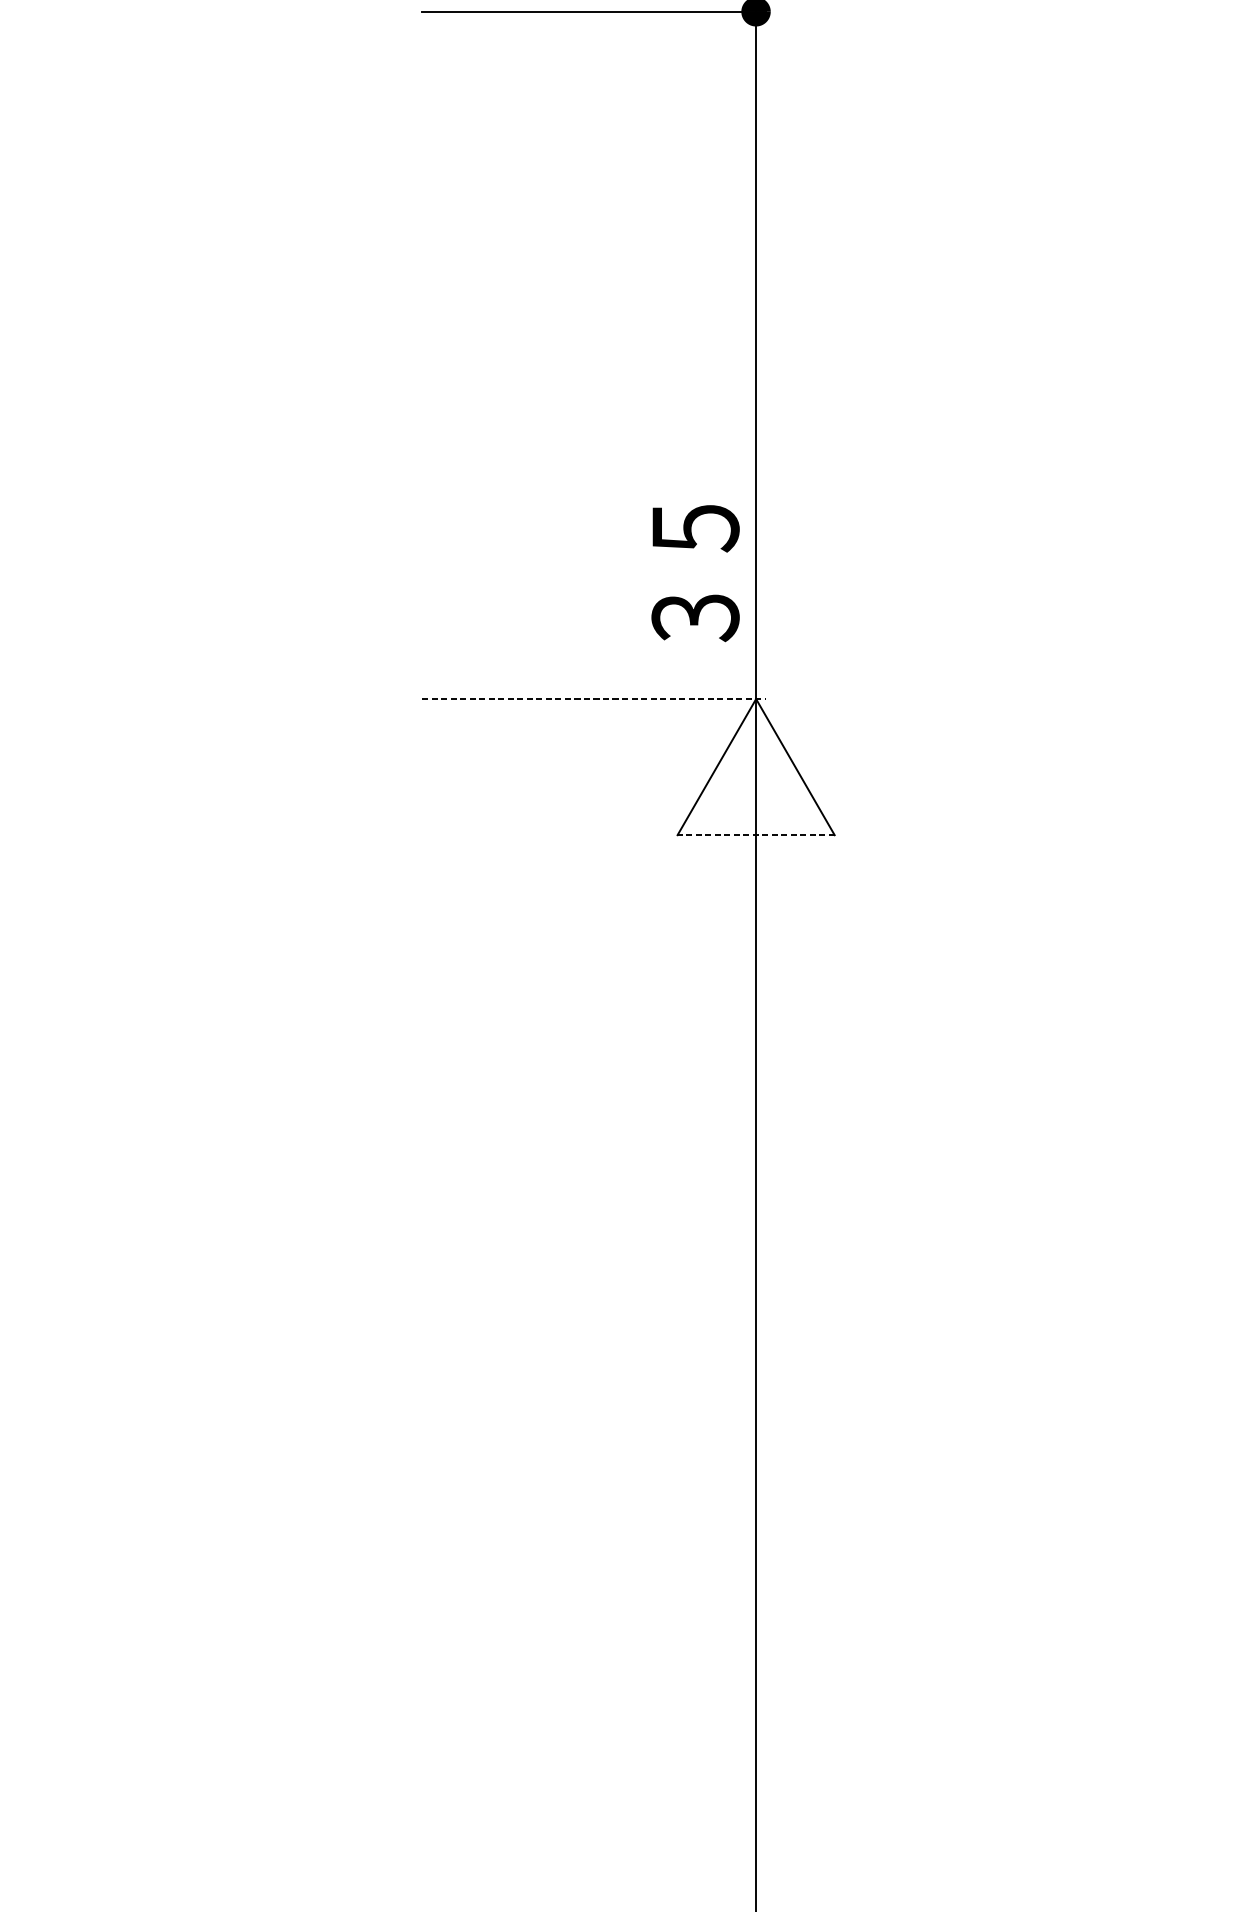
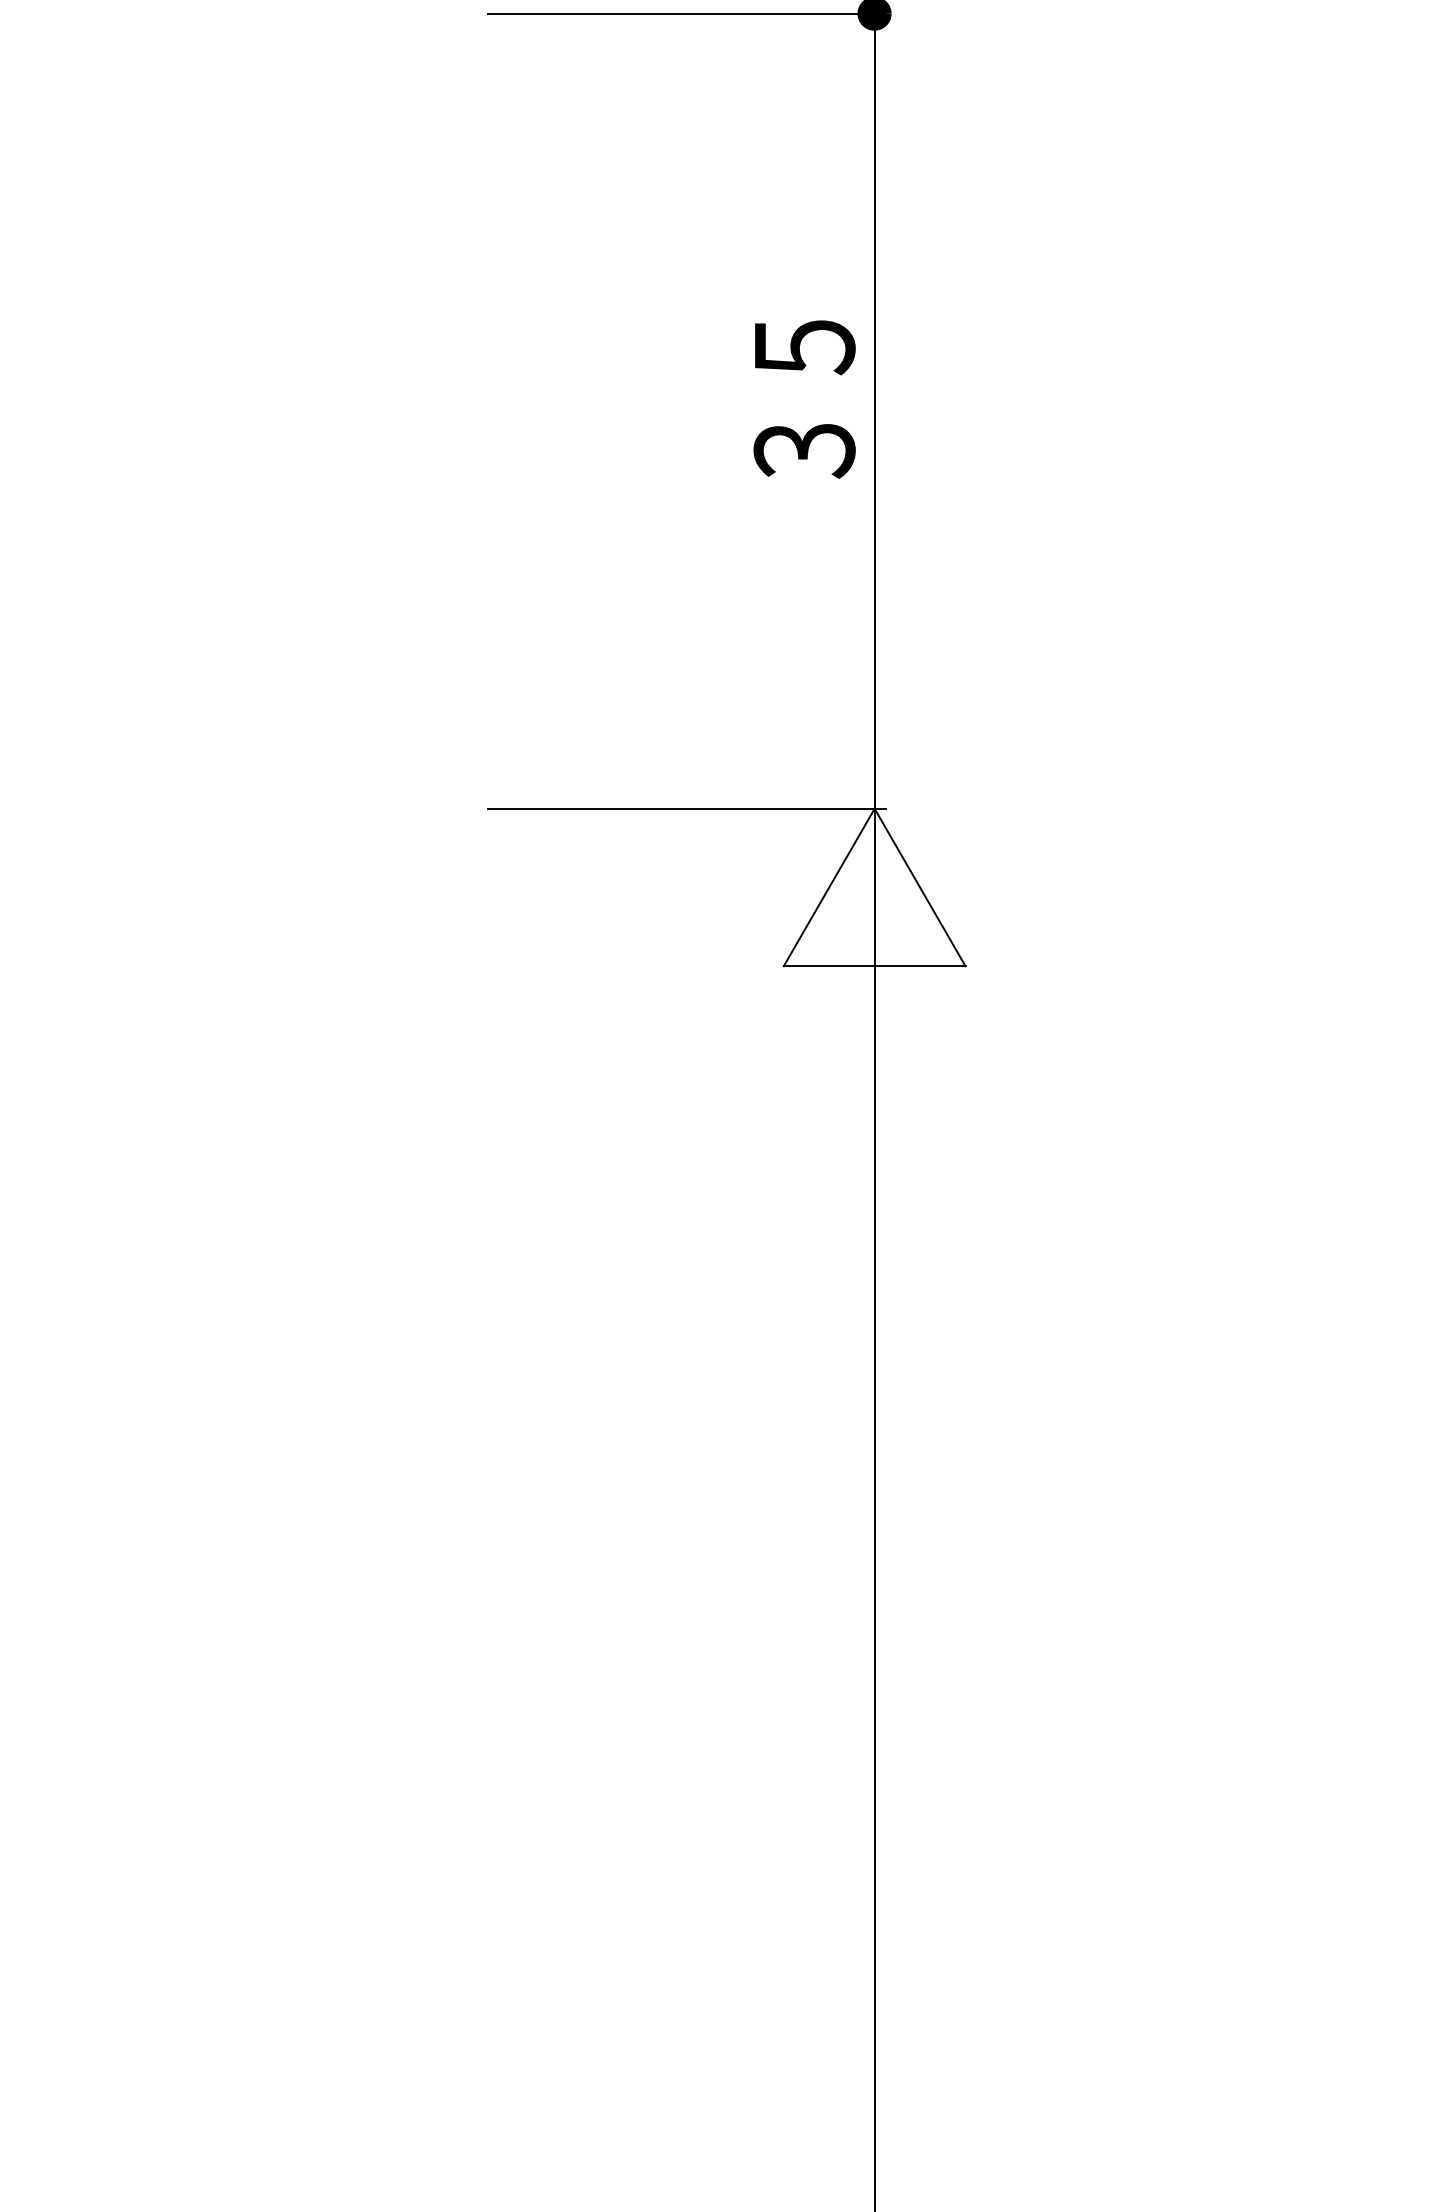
text: (695, 573) -> (804, 399), moved
line: (594, 698) -> (687, 808), dashed -> solid
line: (755, 835) -> (874, 966), dashed -> solid

